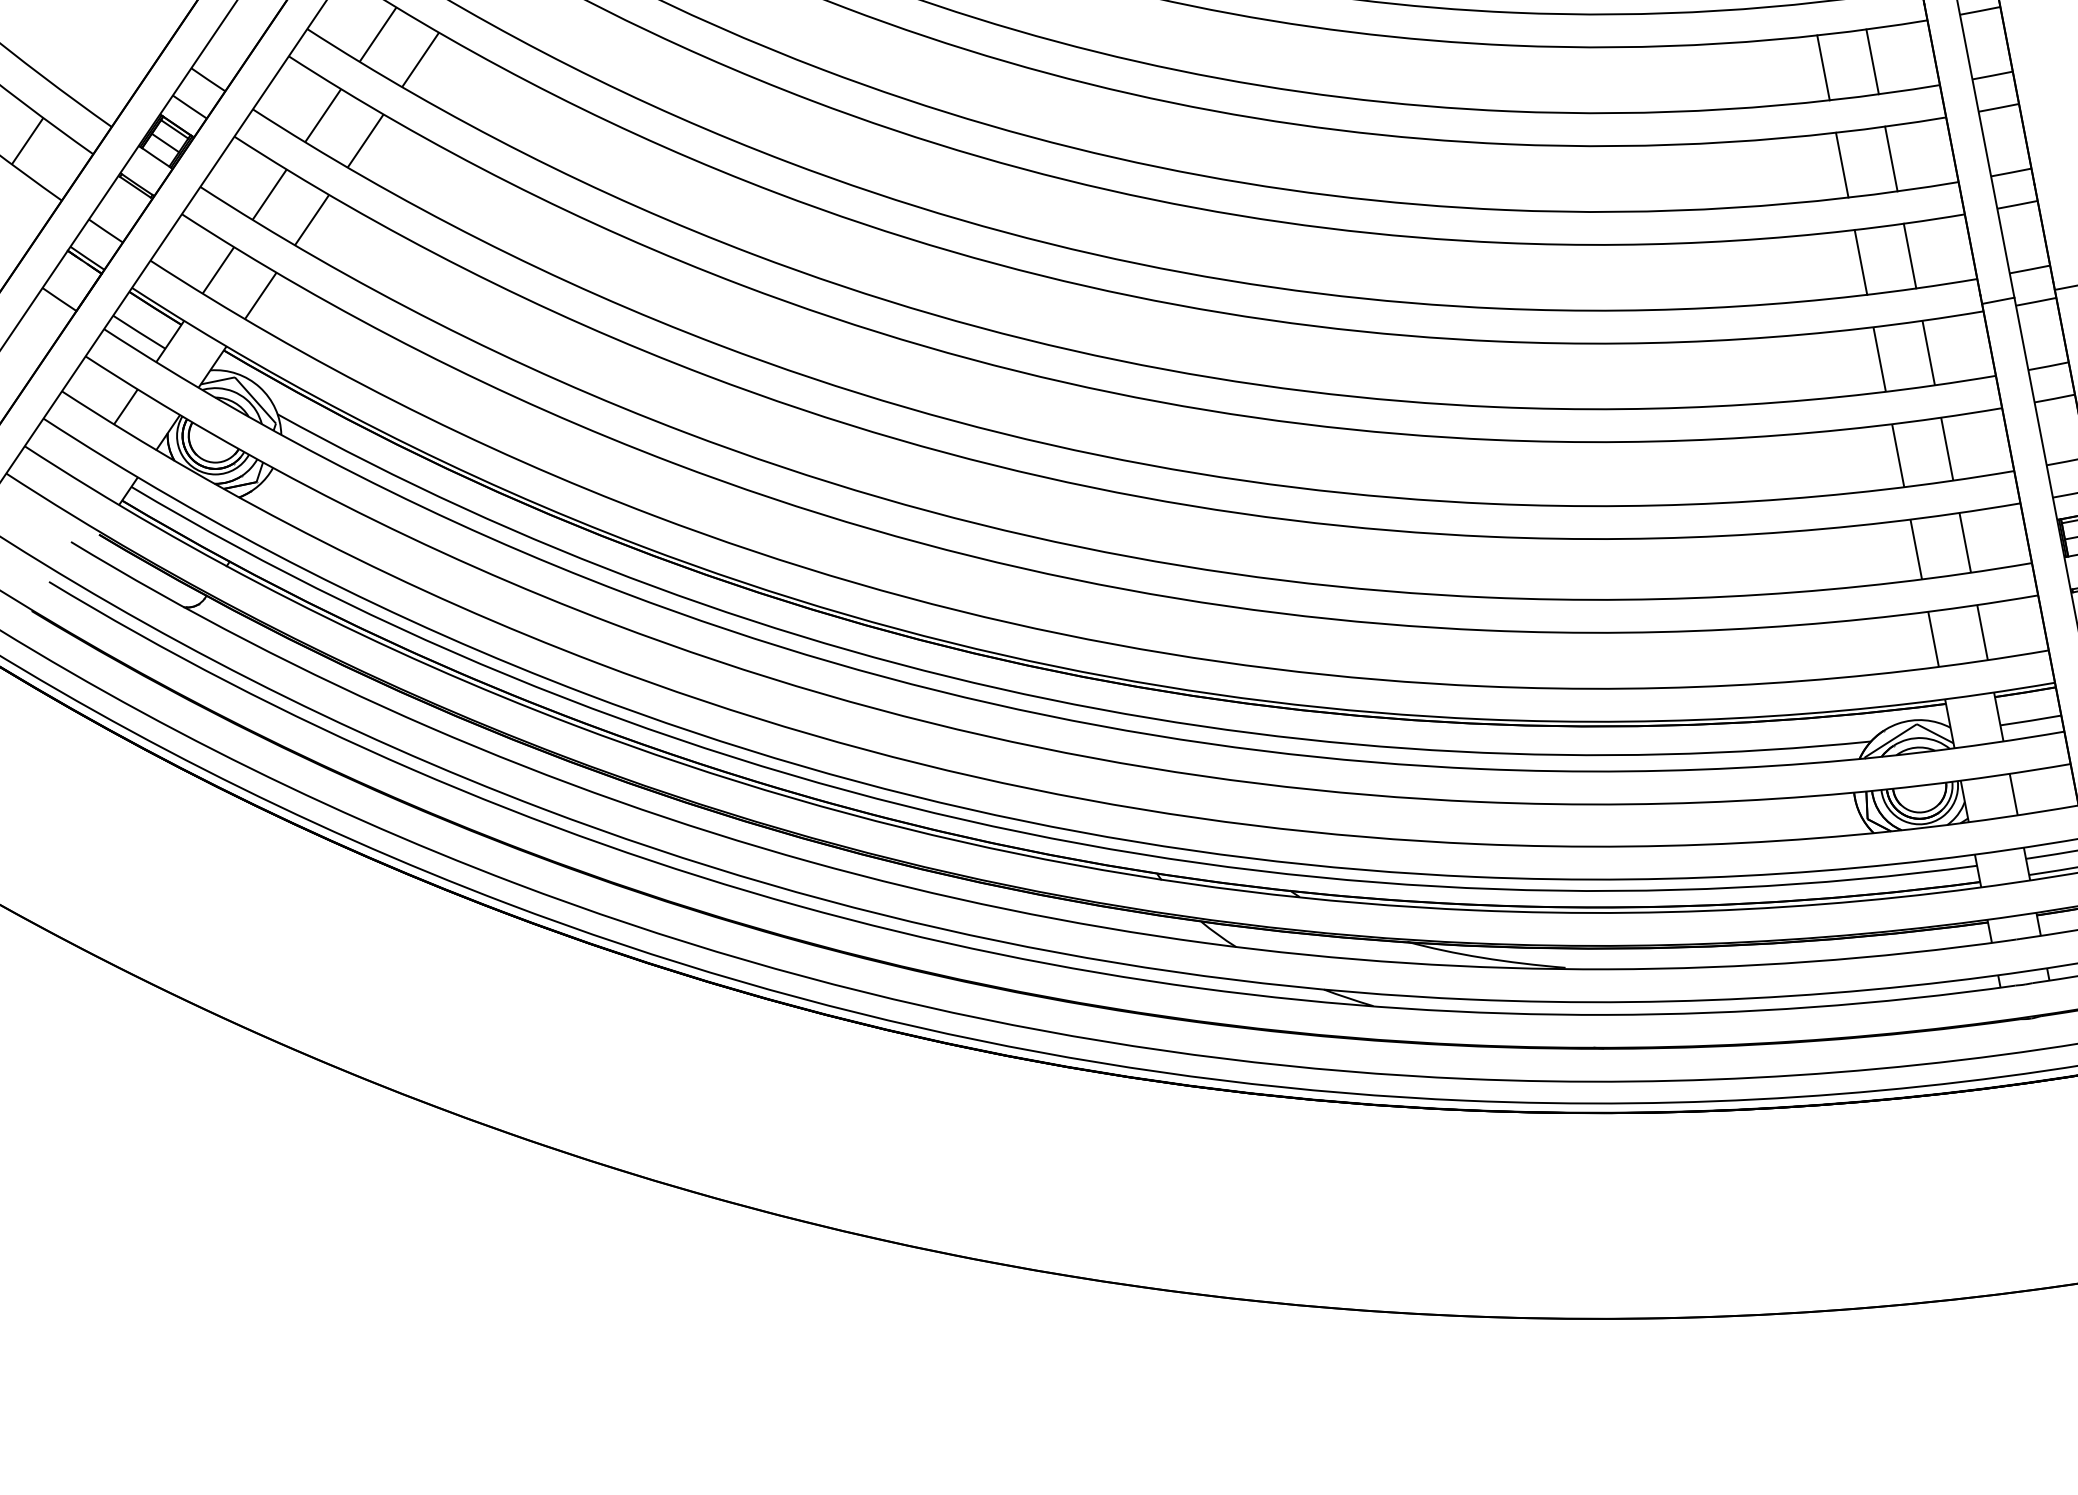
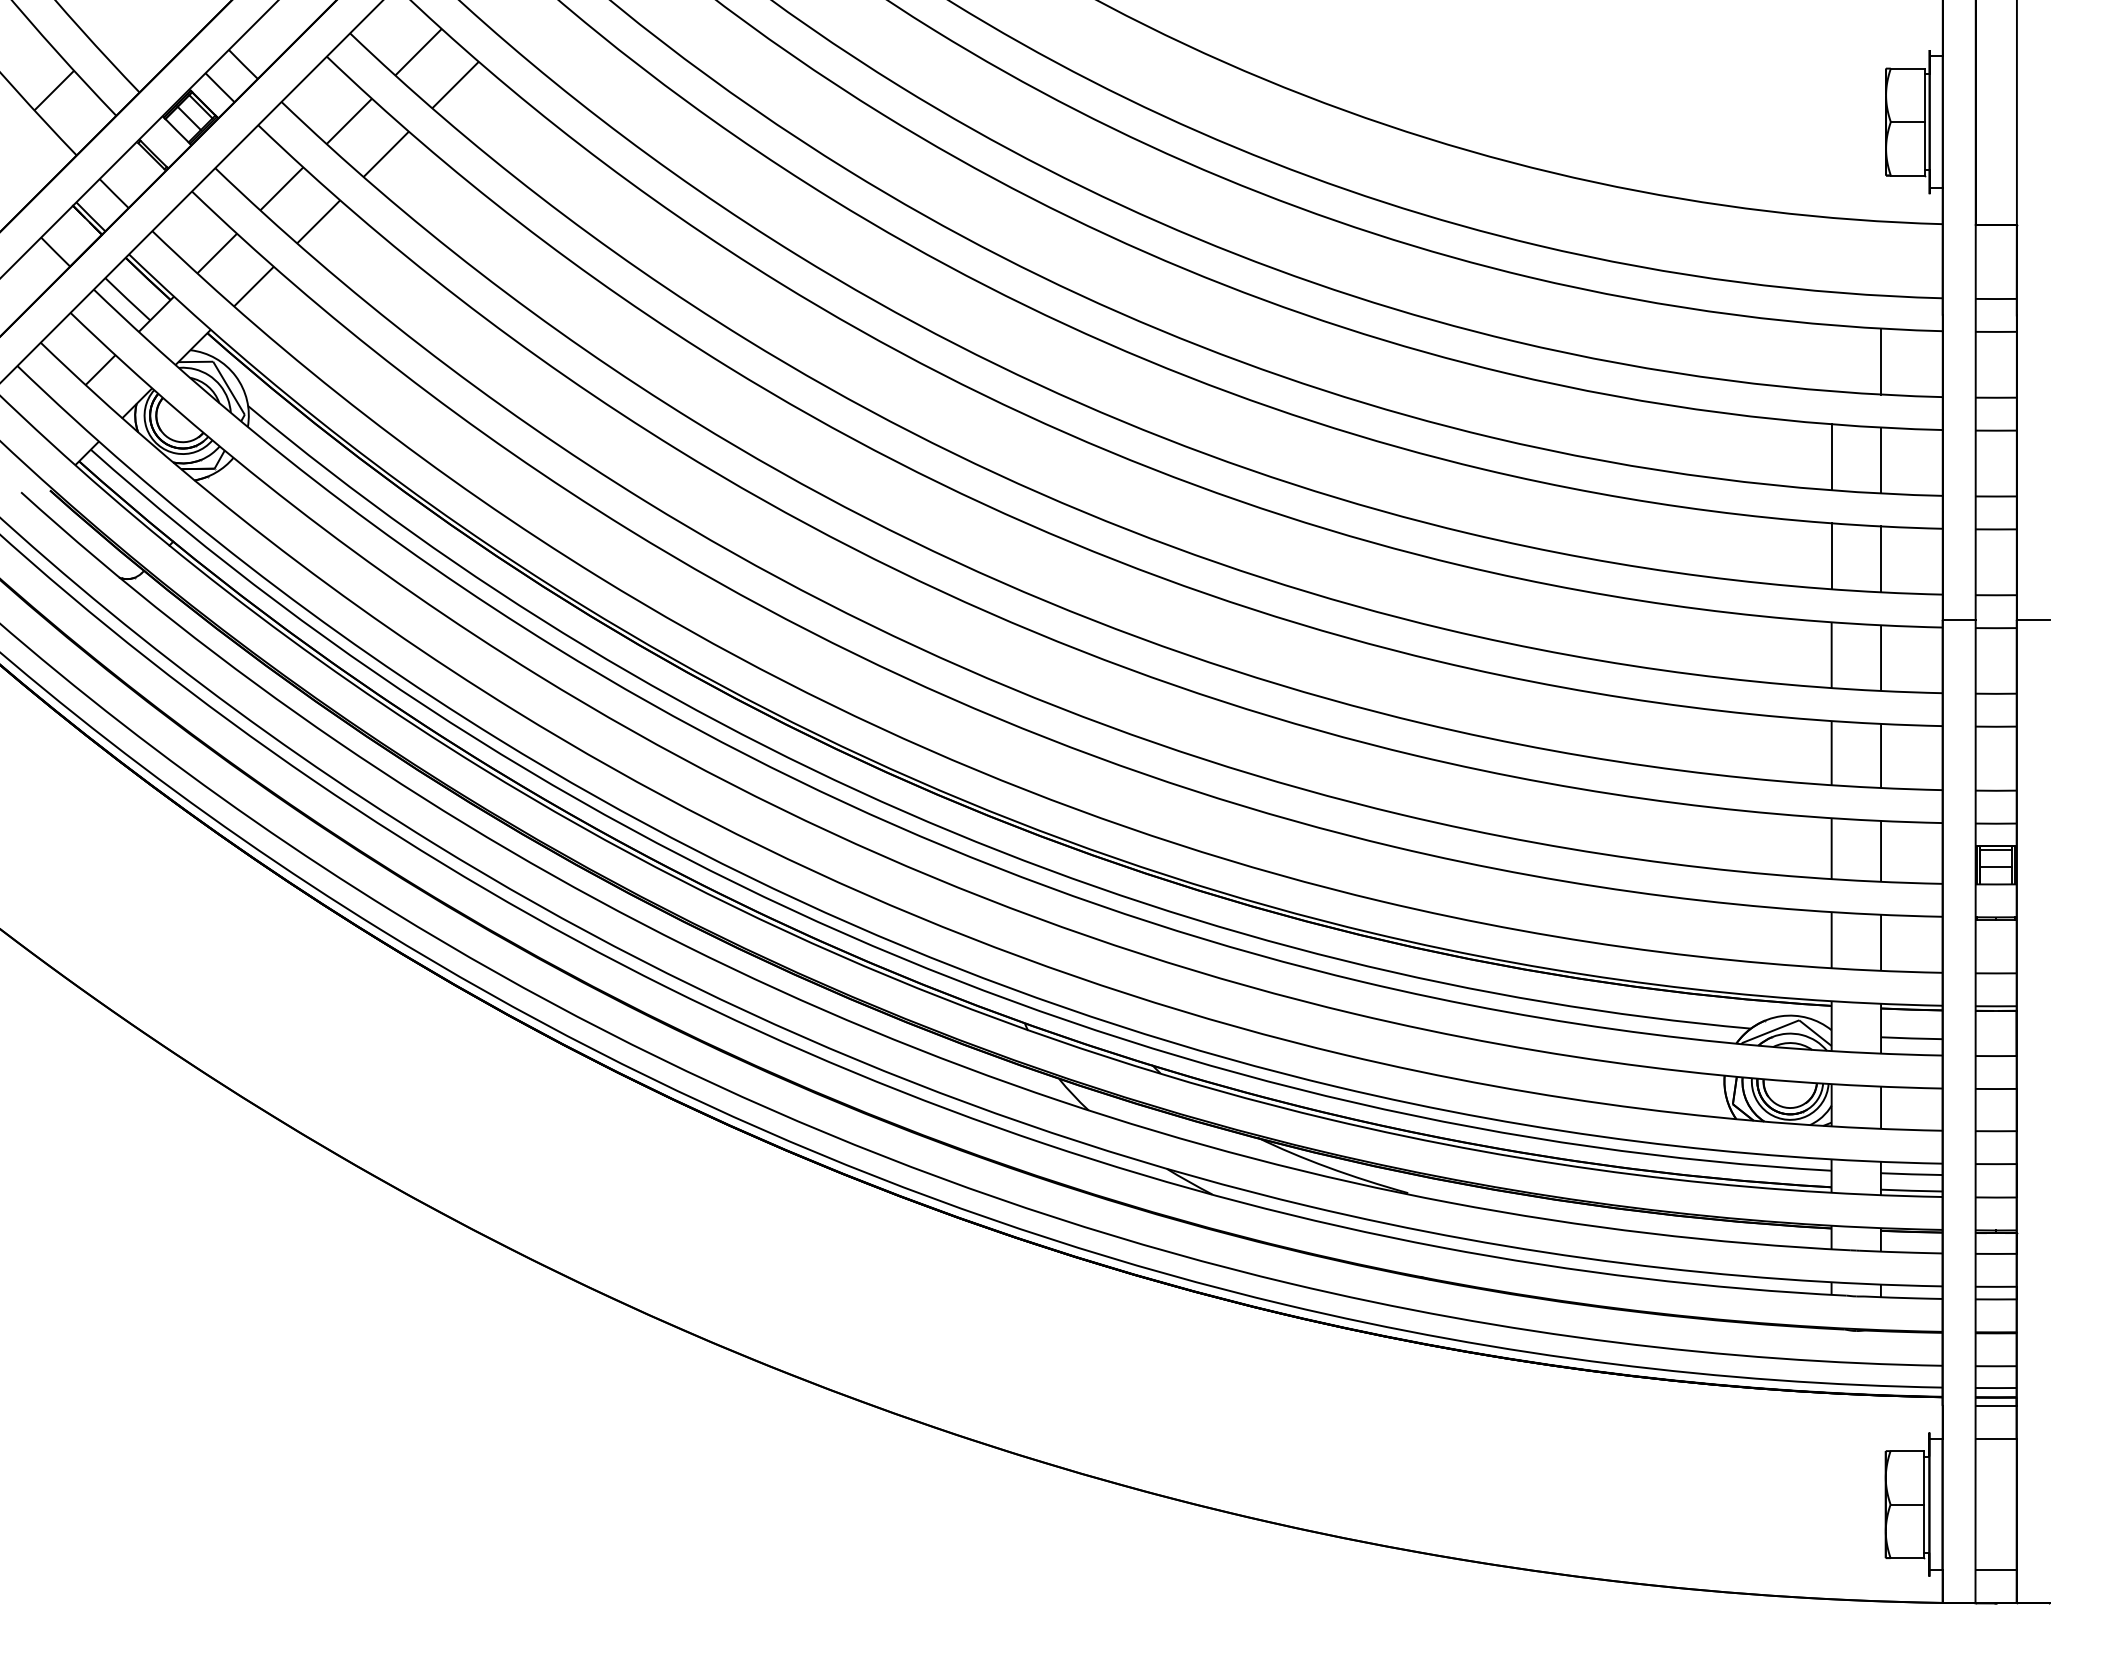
line: (1823, 68) -> (1831, 358), removed

